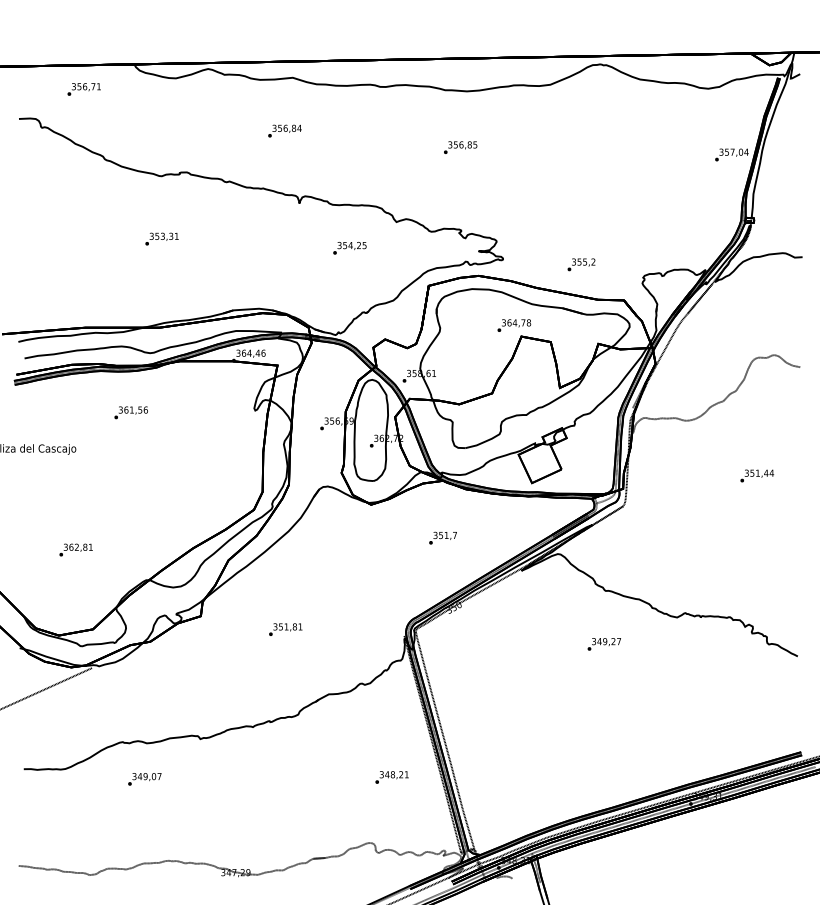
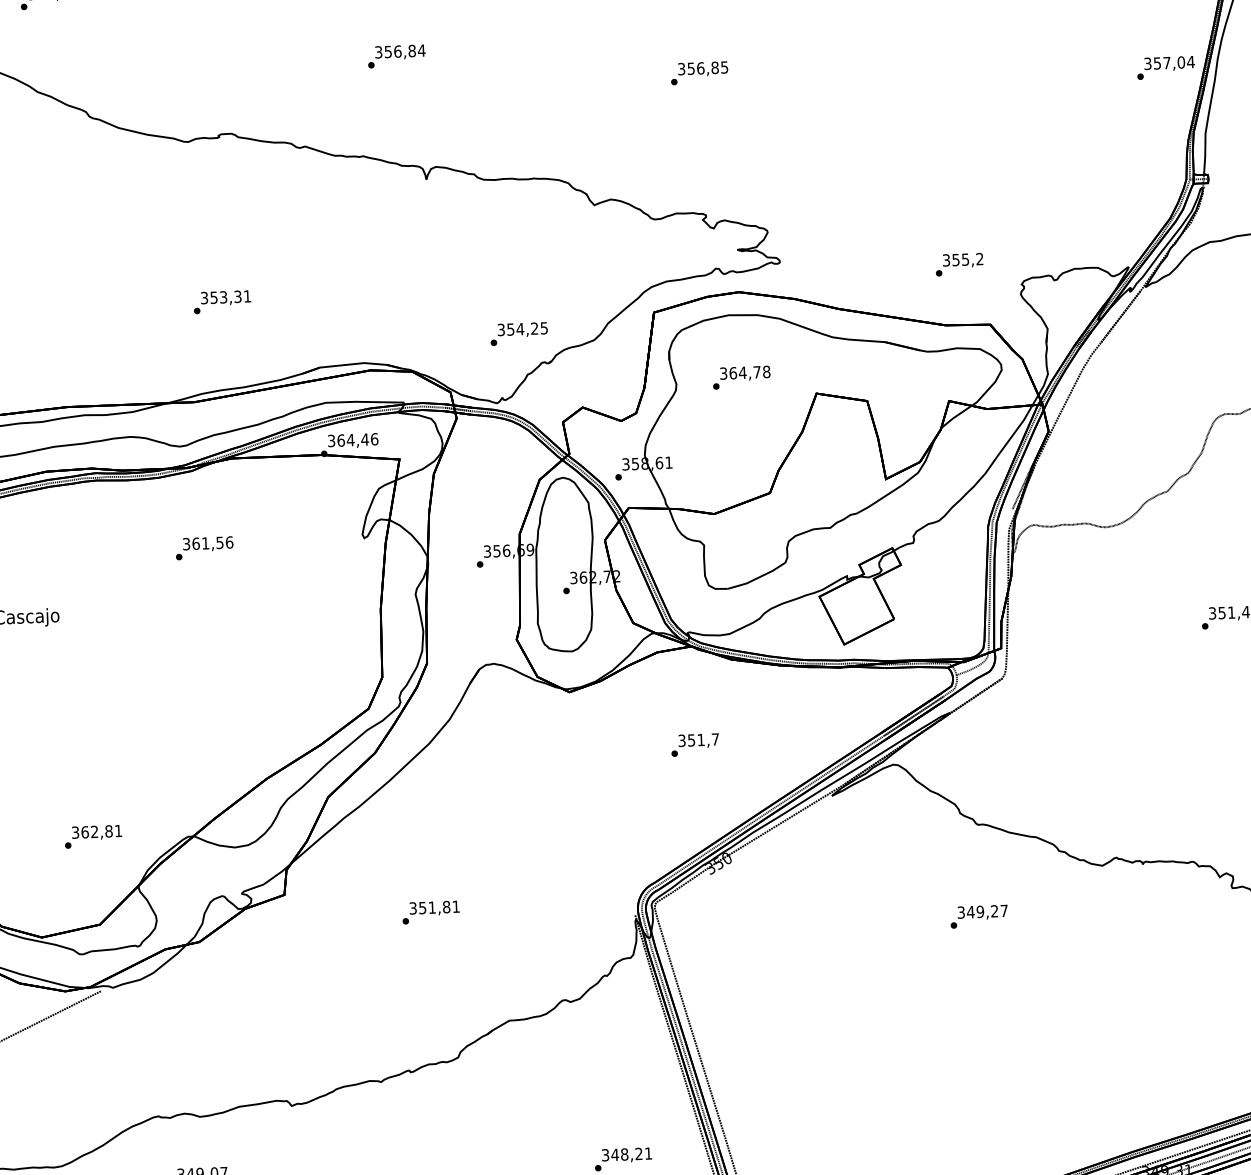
text: (161, 238) -> (221, 301), moved
text: (349, 248) -> (518, 334), moved
text: (581, 264) -> (959, 264), moved
text: (514, 325) -> (741, 377), moved
text: (130, 412) -> (203, 547), moved
text: (75, 549) -> (92, 835), moved

